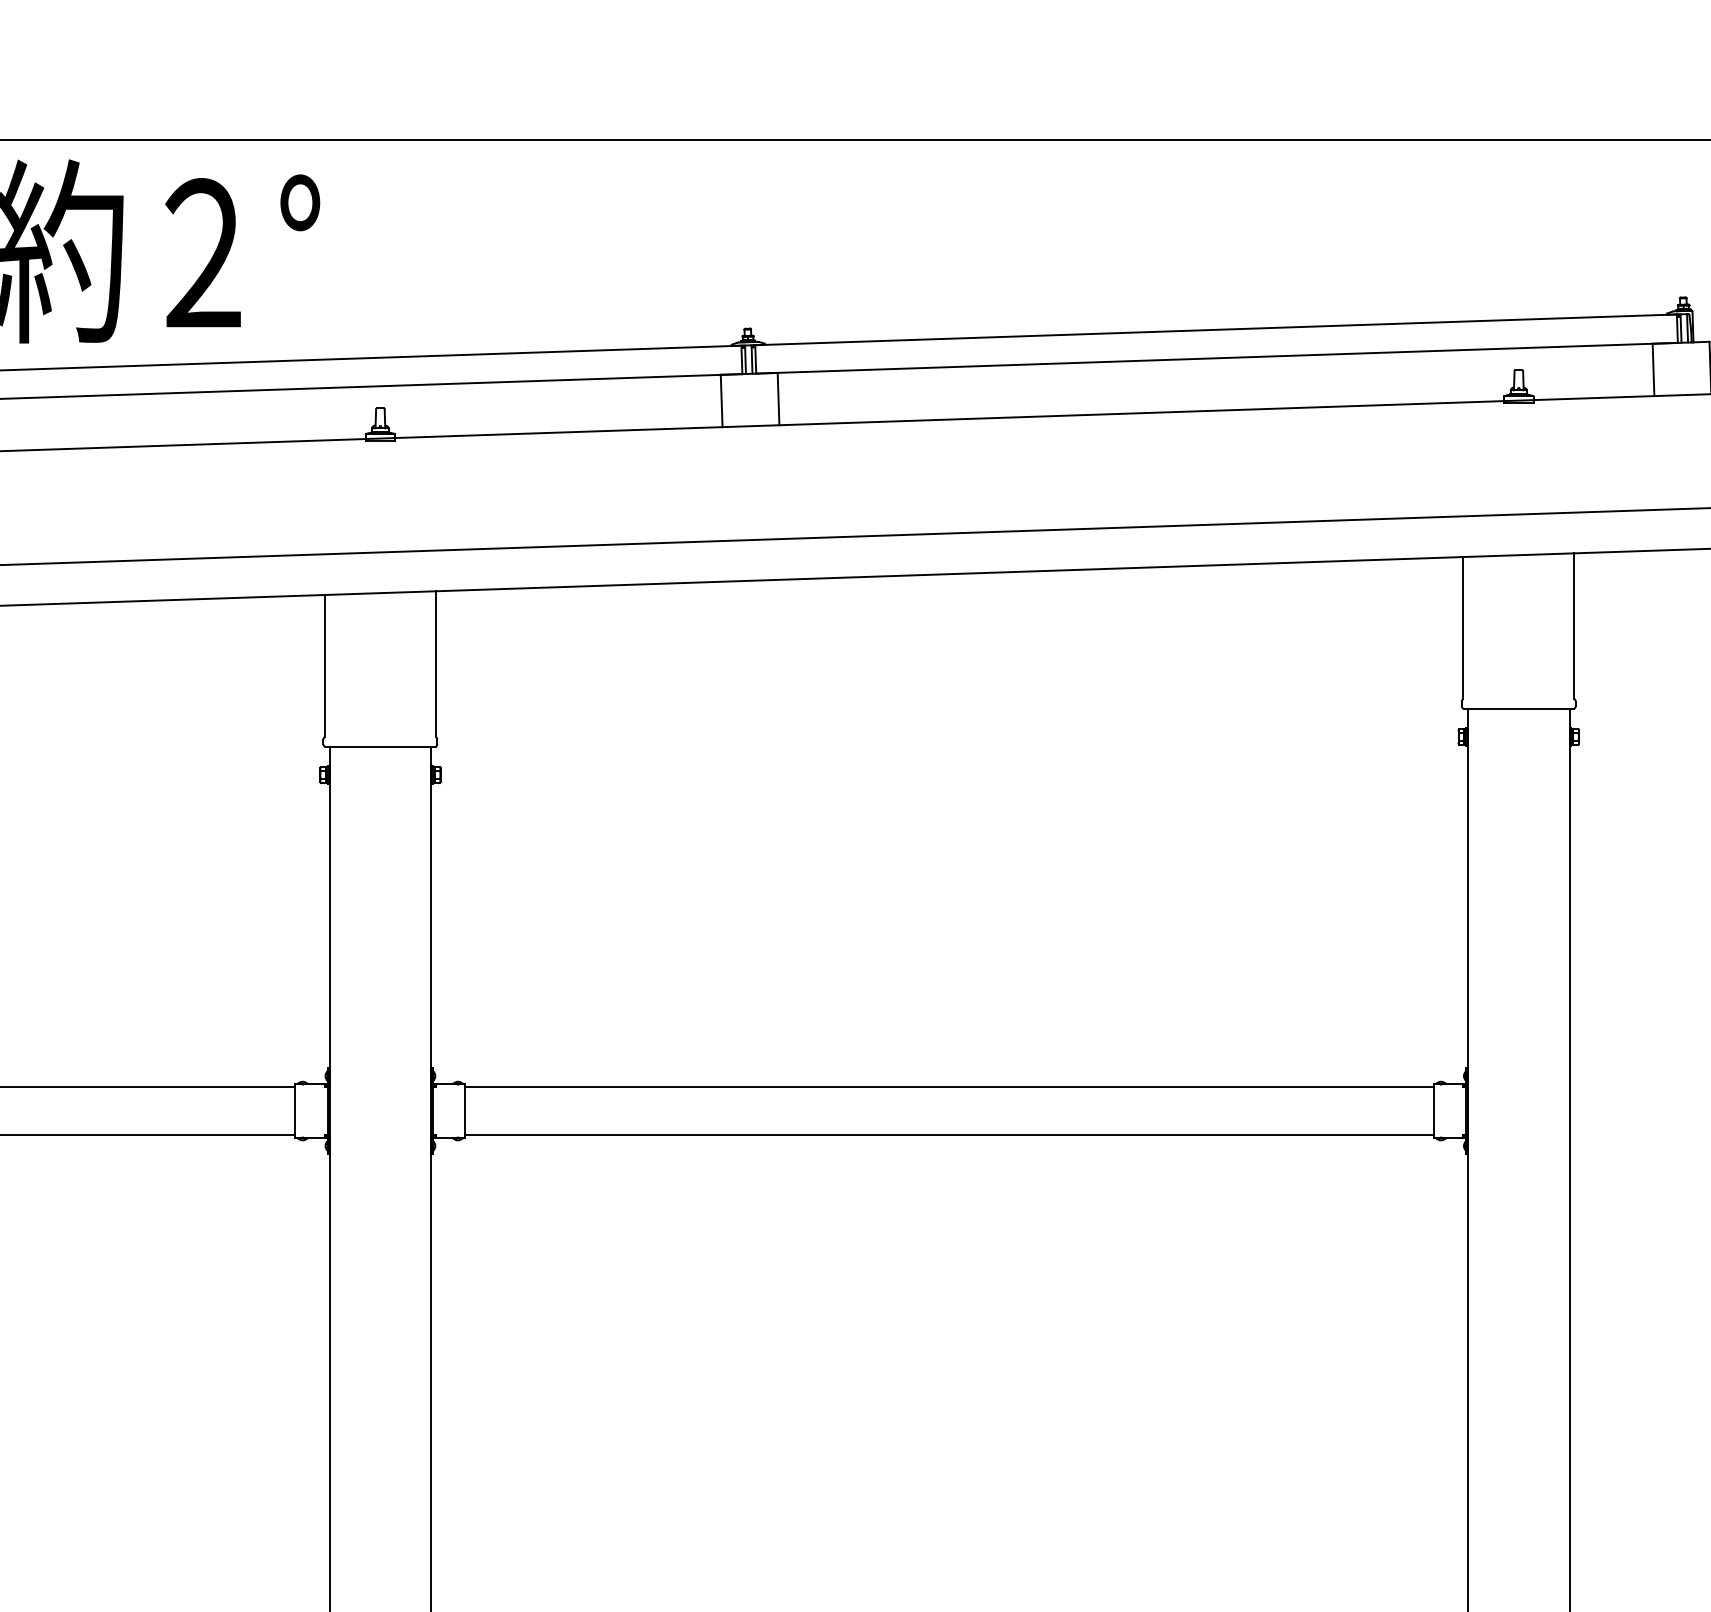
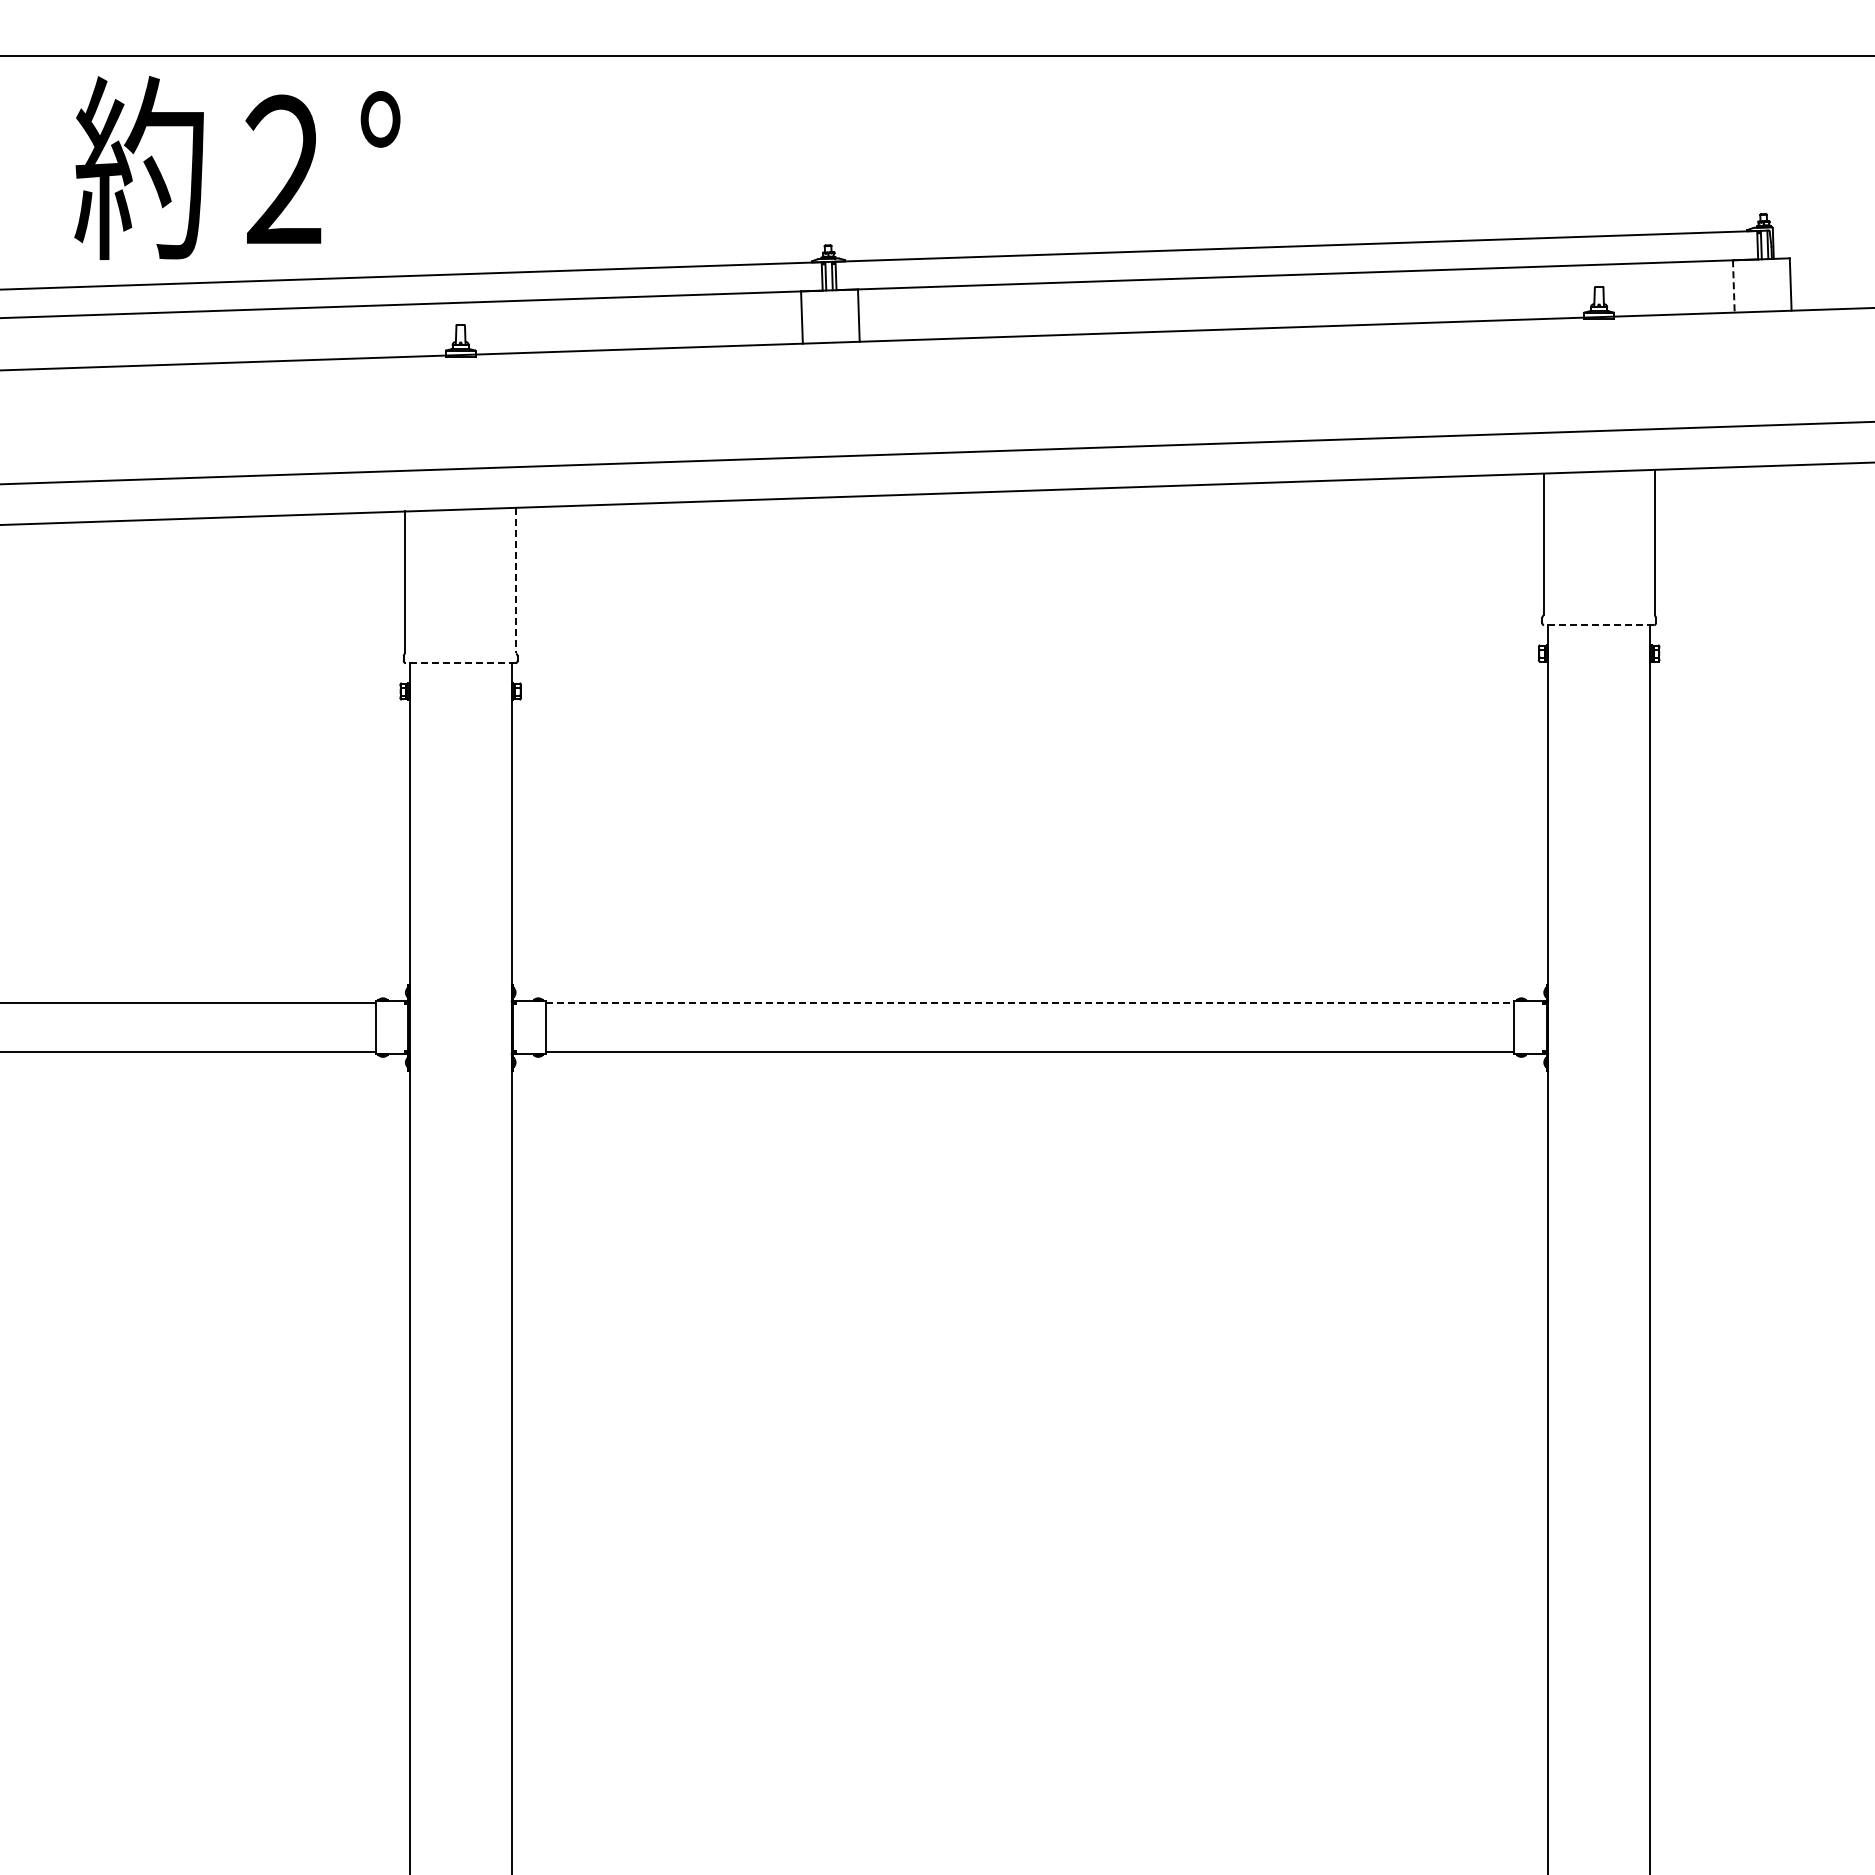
line: (1653, 369) -> (1733, 286), solid -> dashed
line: (436, 663) -> (516, 580), solid -> dashed
line: (1518, 708) -> (1598, 625), solid -> dashed
line: (380, 746) -> (460, 663), solid -> dashed
line: (950, 1086) -> (1030, 1003), solid -> dashed

